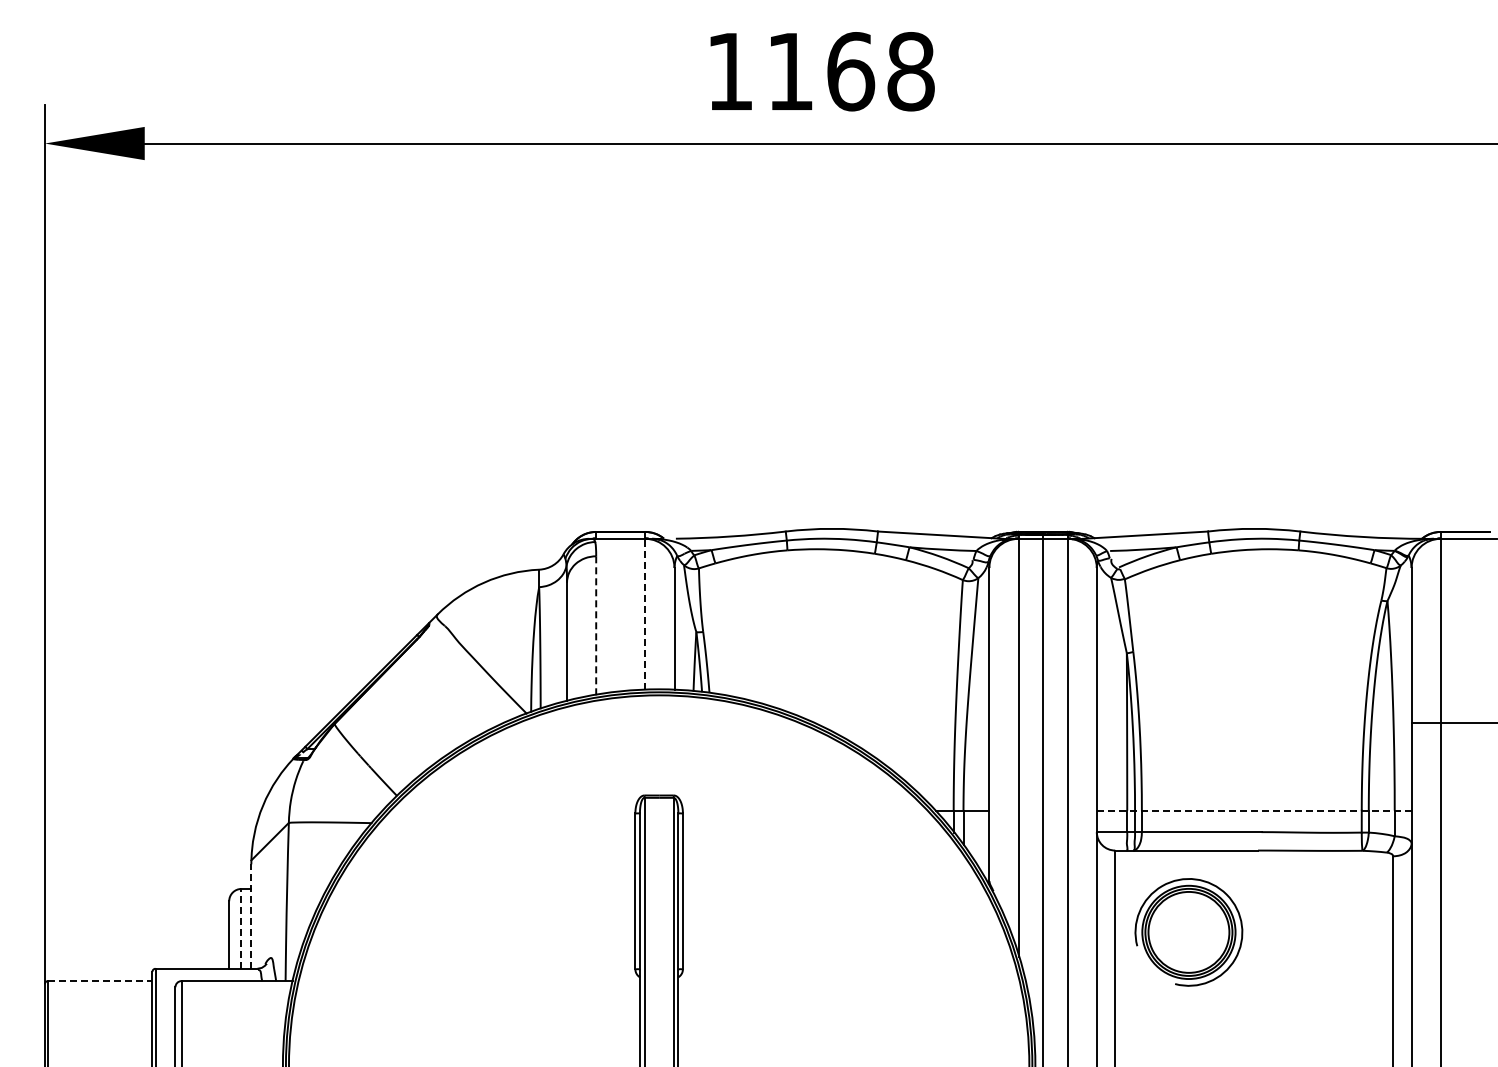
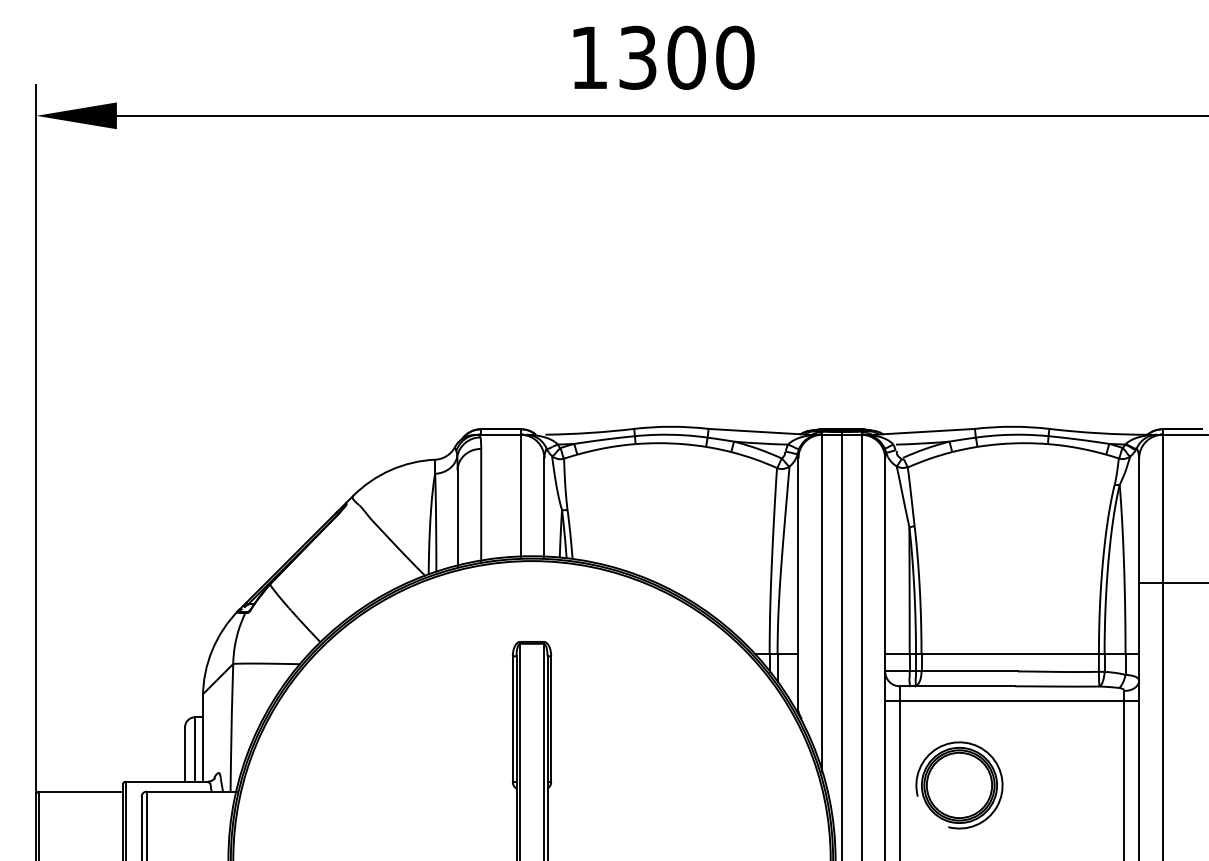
text: (850, 71) -> (686, 57), 1168 -> 1300
line: (645, 614) -> (520, 495), dashed -> solid
line: (596, 625) -> (481, 504), dashed -> solid
line: (1254, 810) -> (1012, 654), dashed -> solid
line: (1253, 868) -> (1011, 700), added
line: (251, 916) -> (203, 739), dashed -> solid
line: (241, 928) -> (194, 749), dashed -> solid
part: (1188, 932) -> (959, 785), moved
line: (100, 981) -> (81, 791), dashed -> solid

